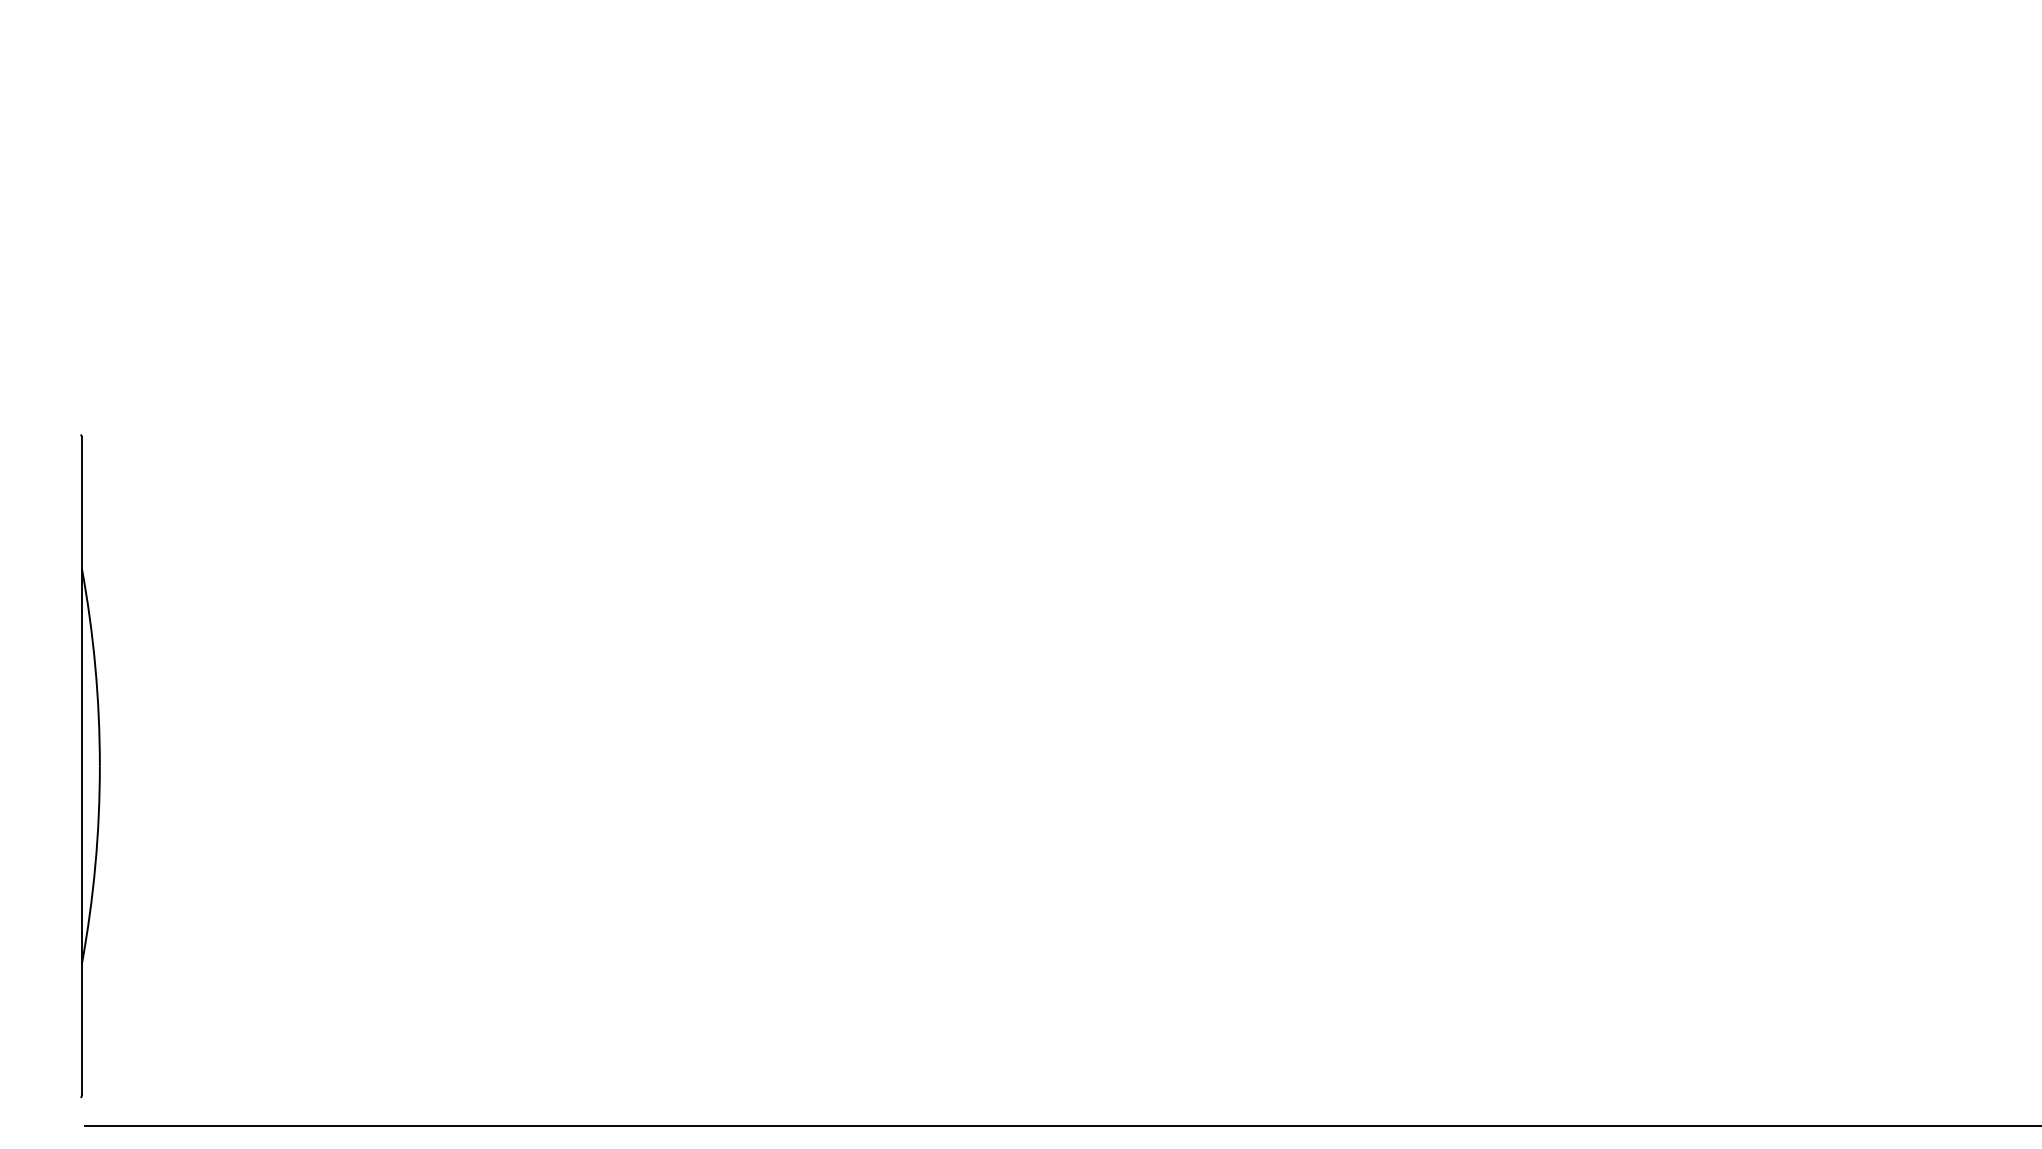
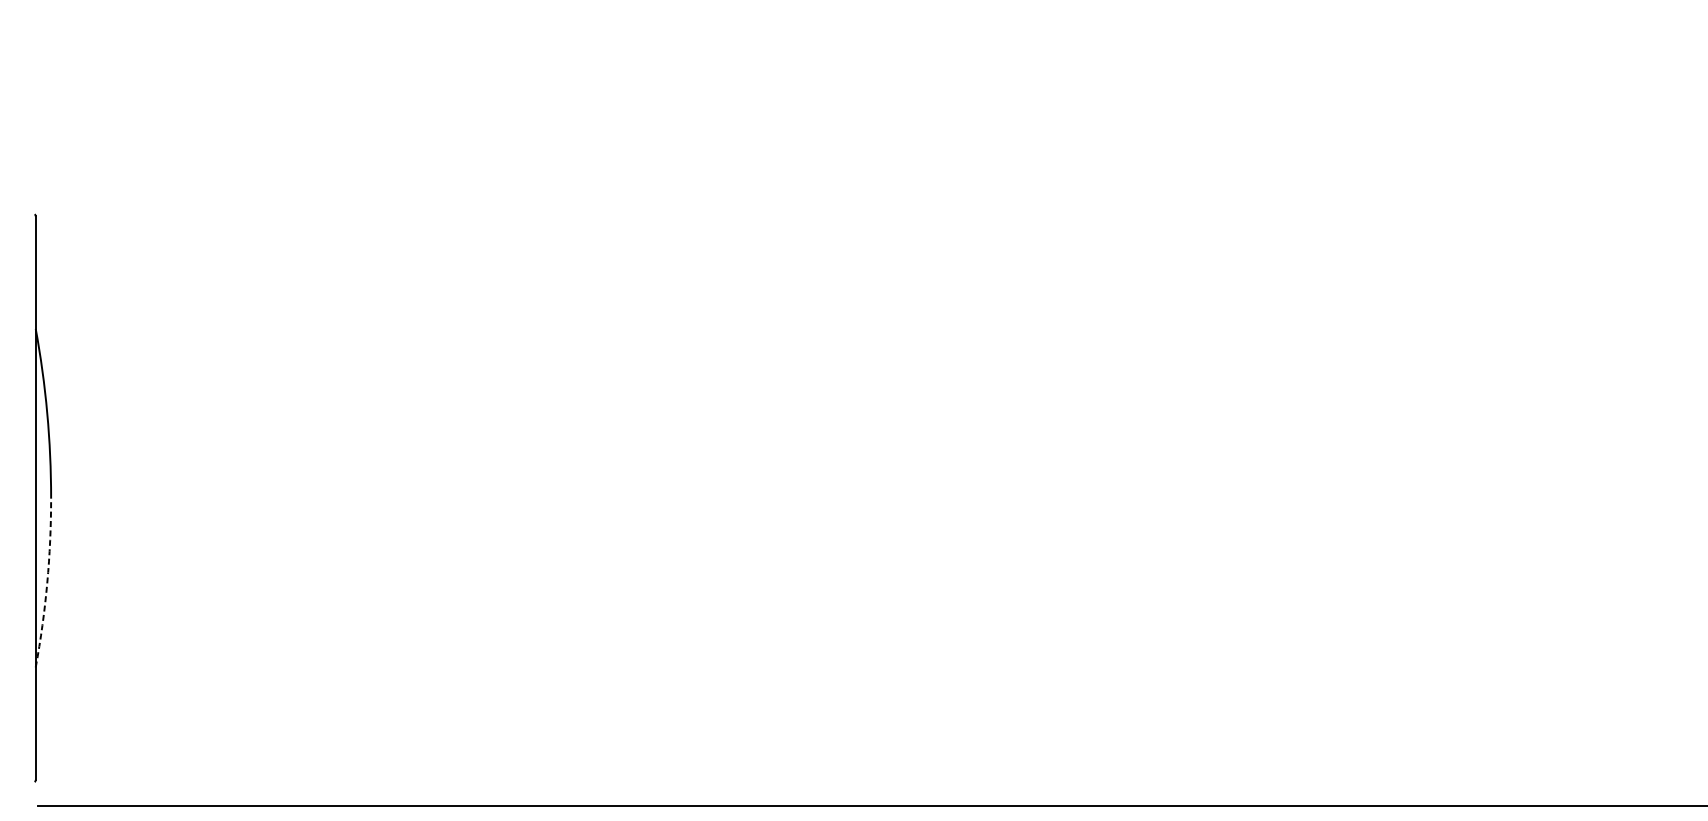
arc: (95, 865) -> (47, 583), solid -> dashed

